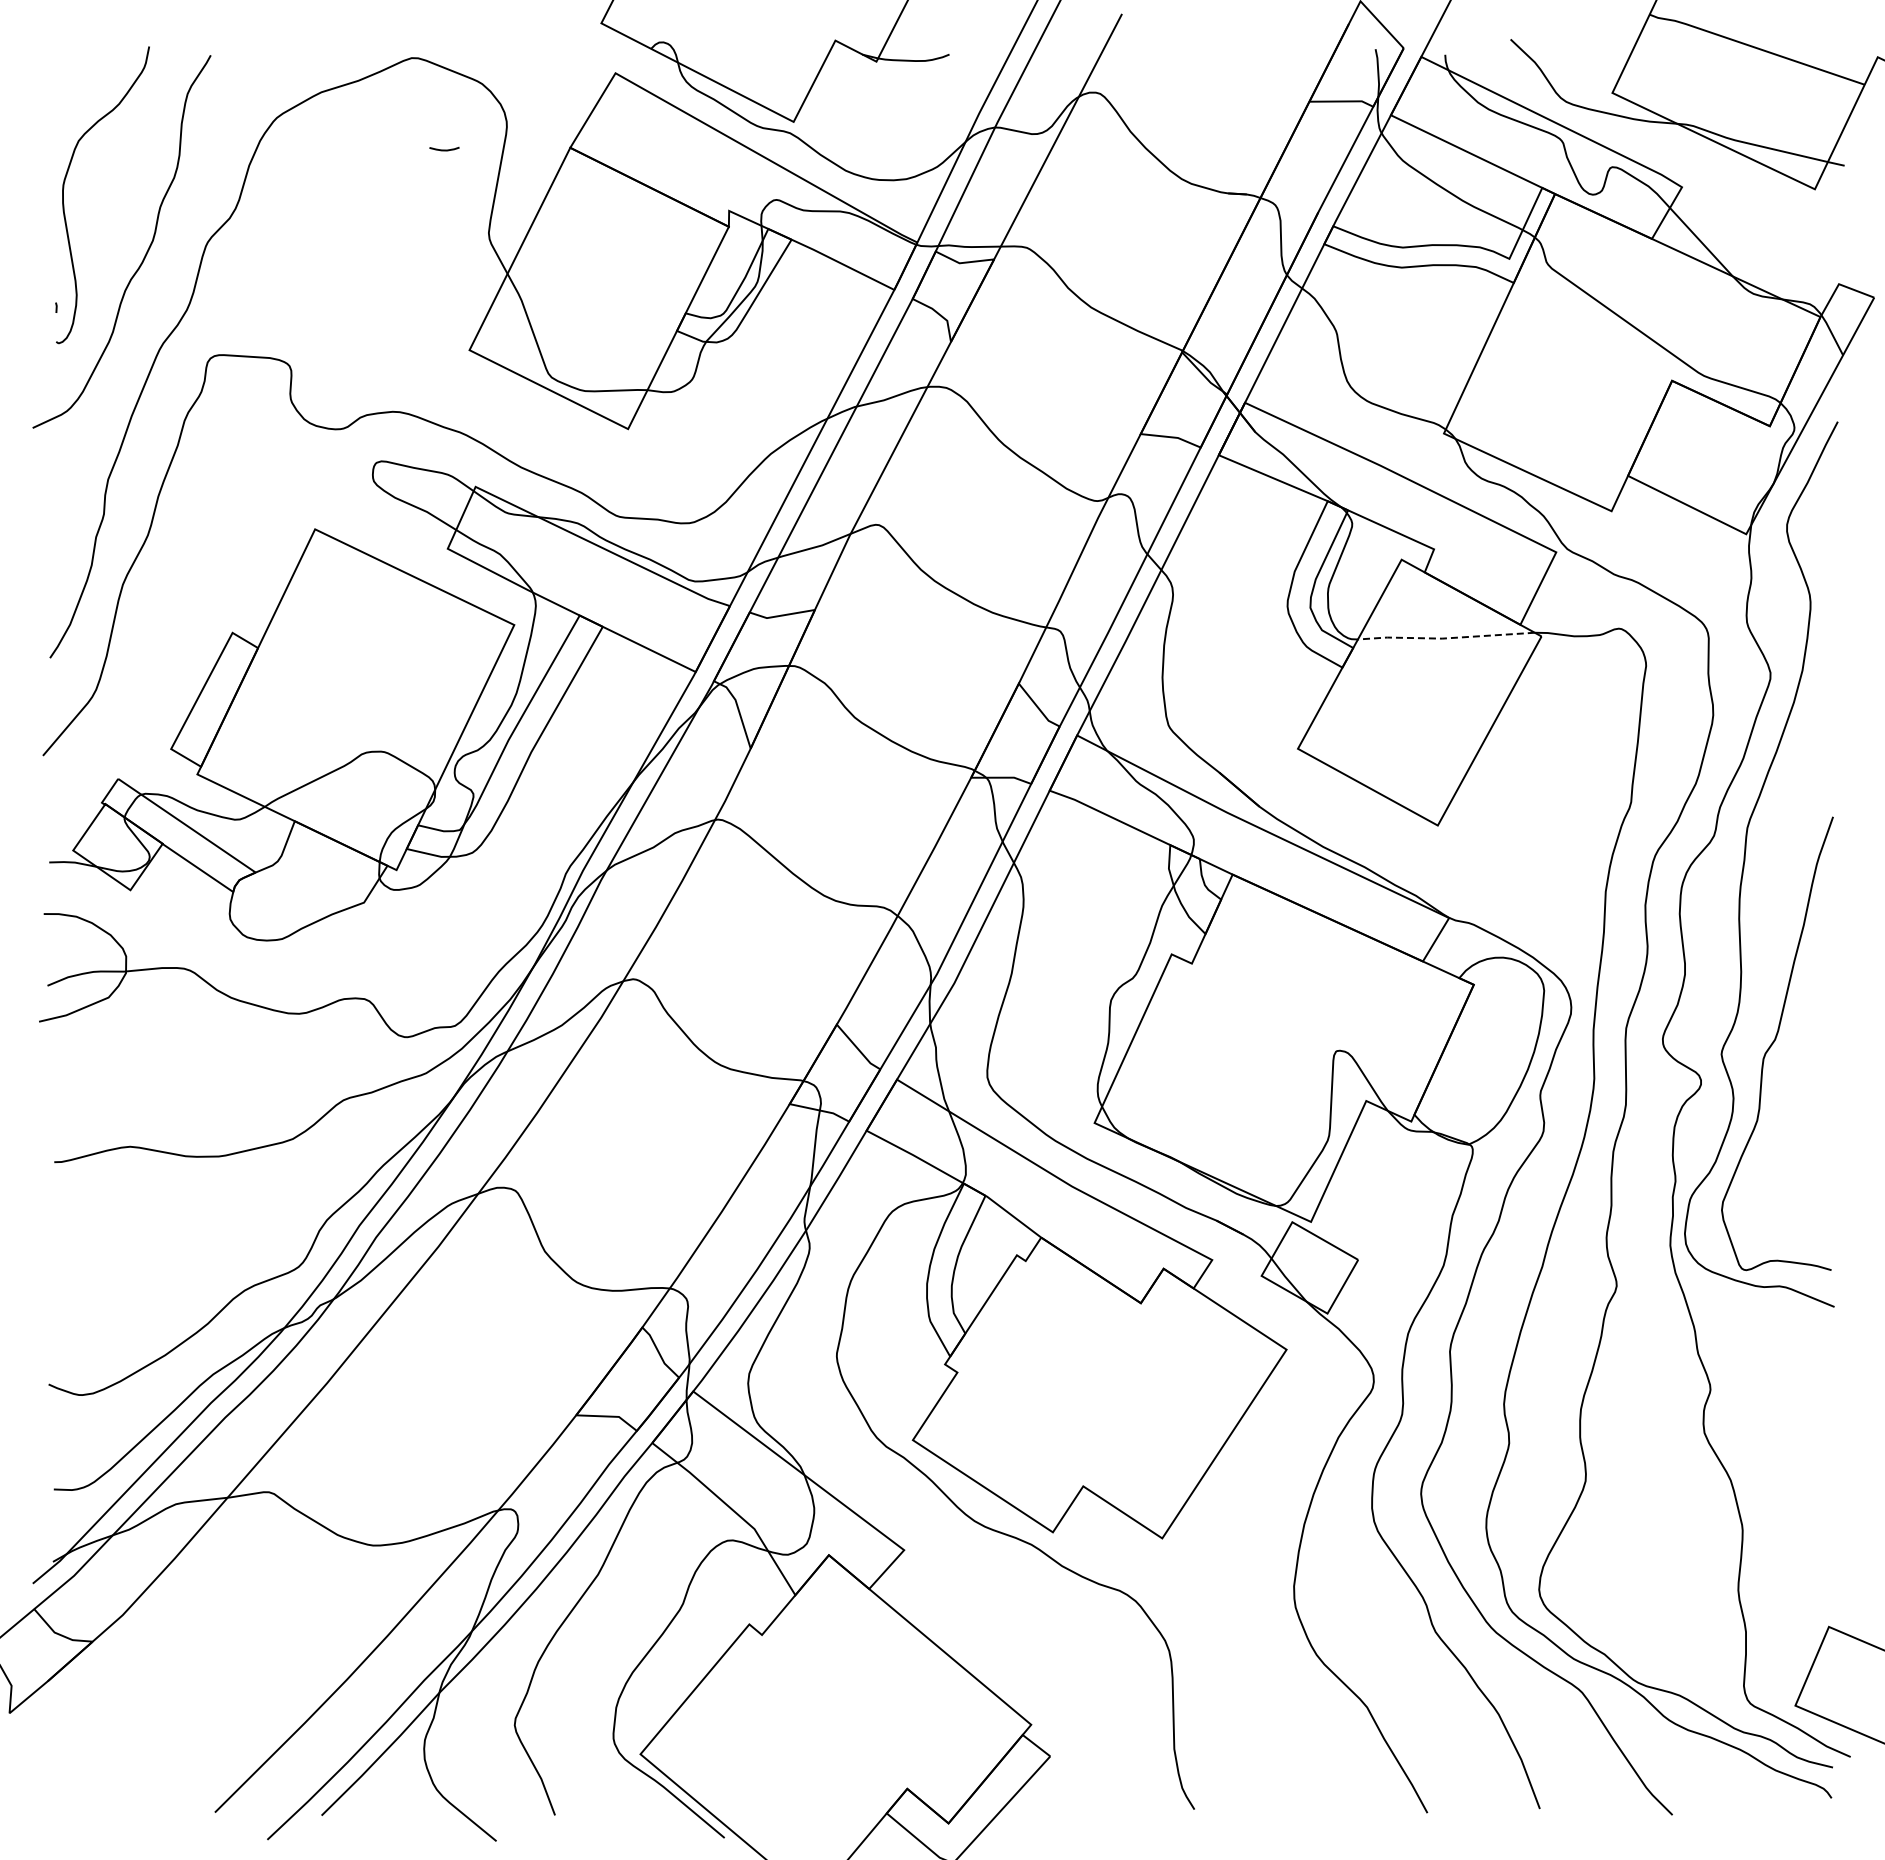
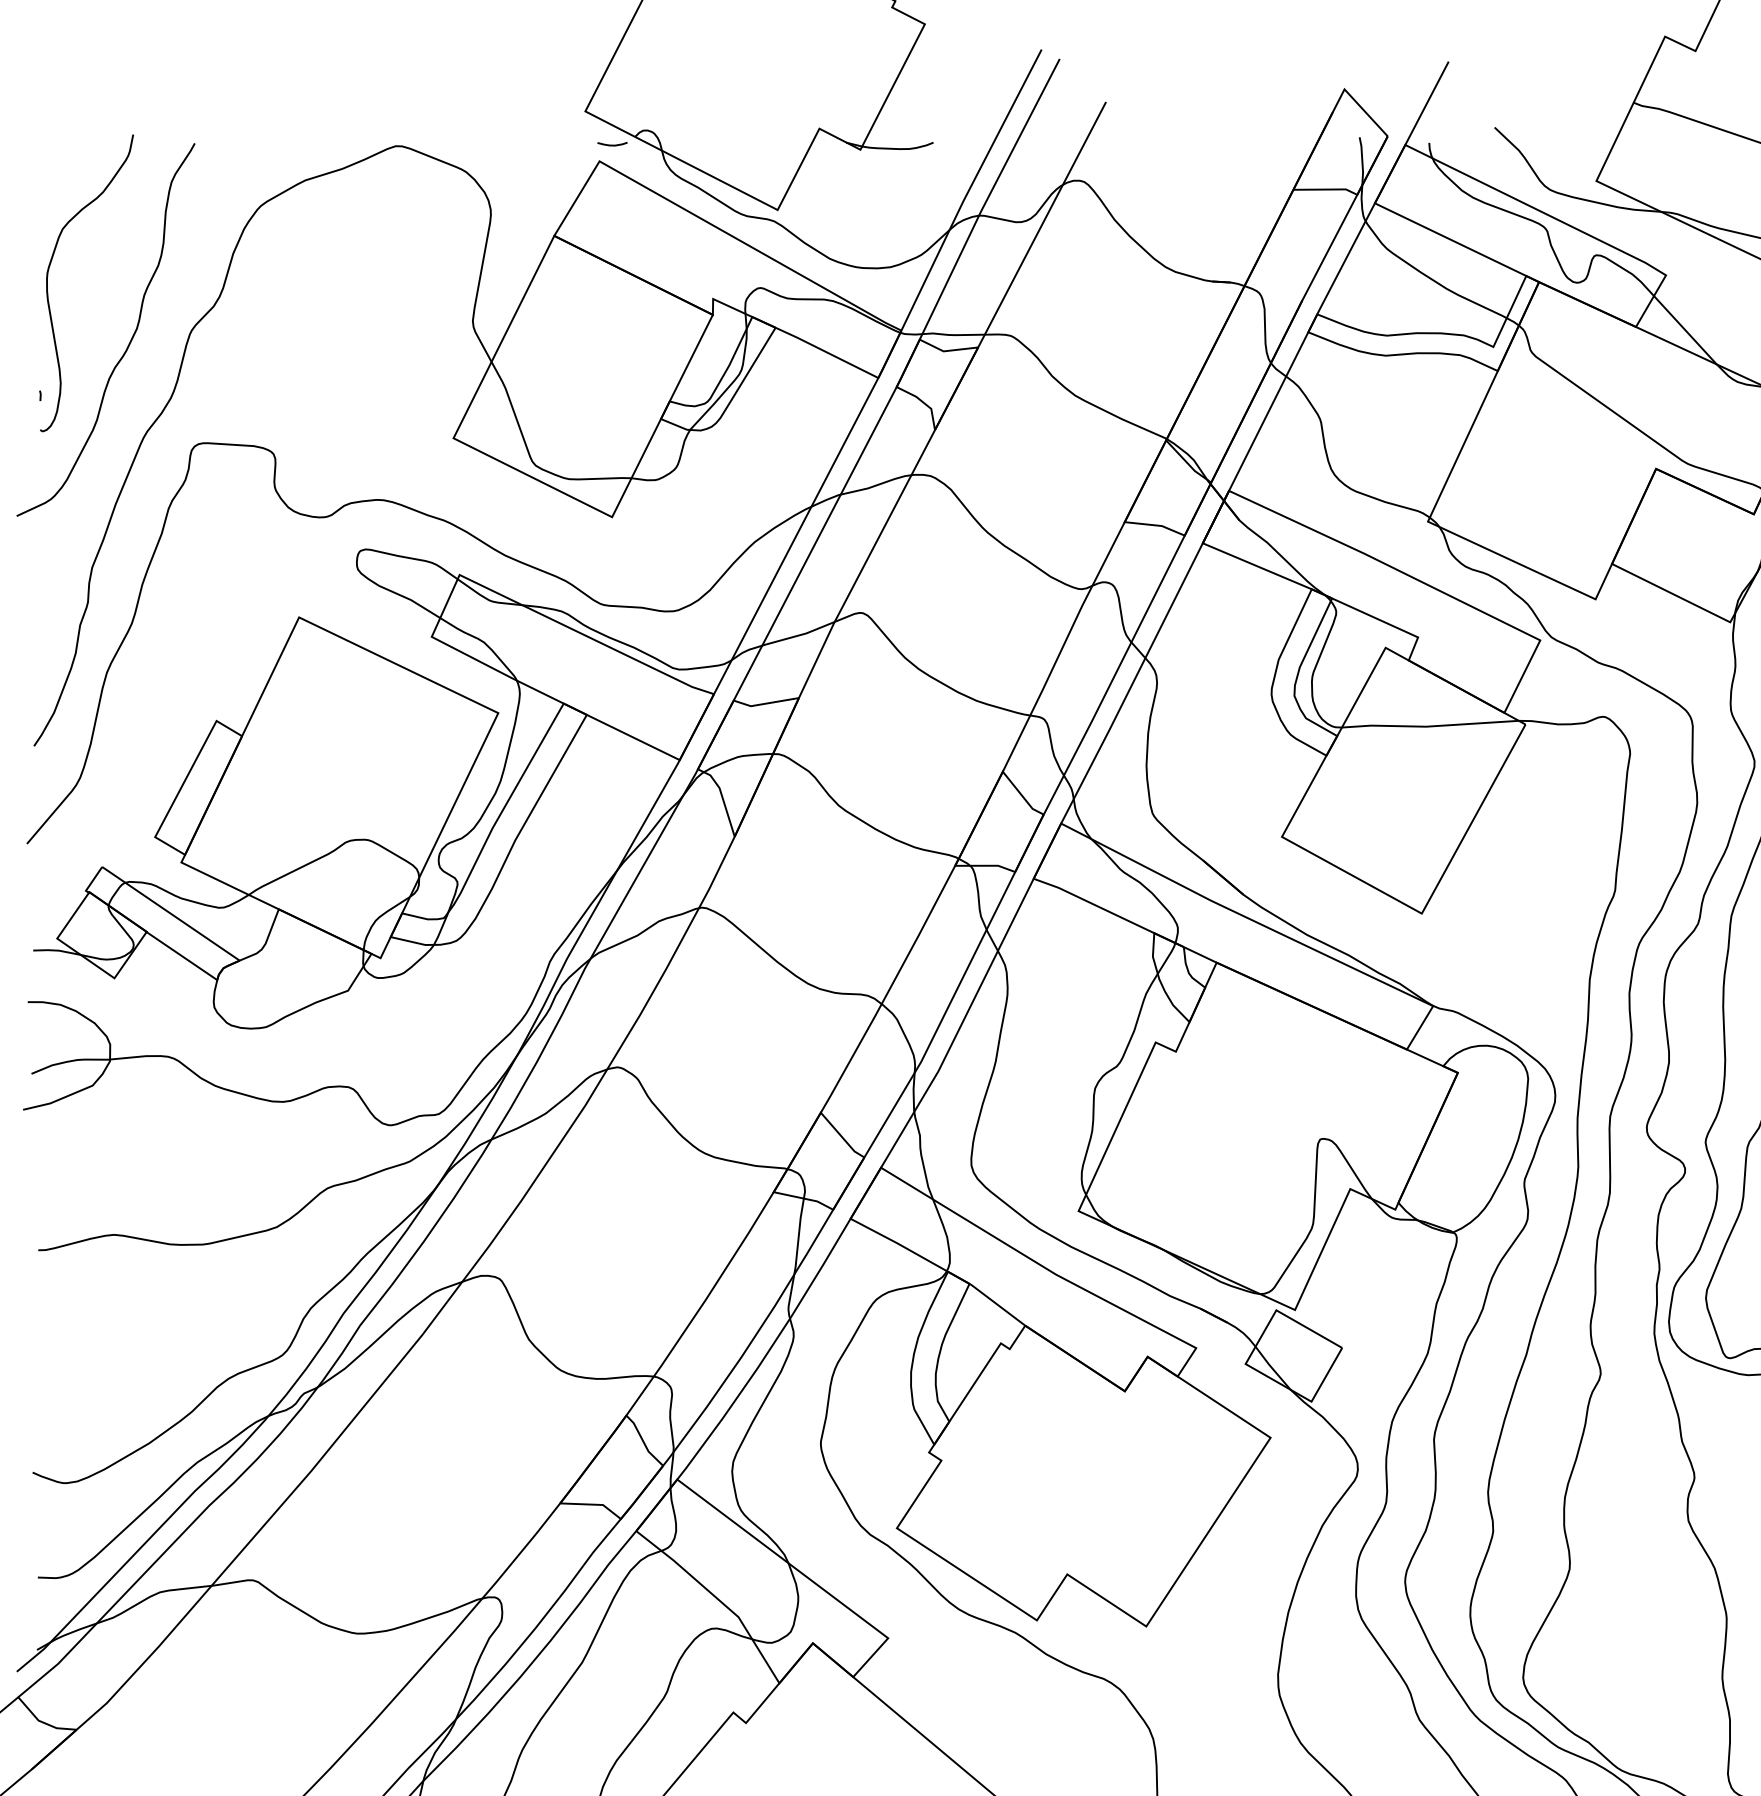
curve: (444, 149) -> (612, 144), moved
line: (1445, 638) -> (1429, 726), dashed -> solid

